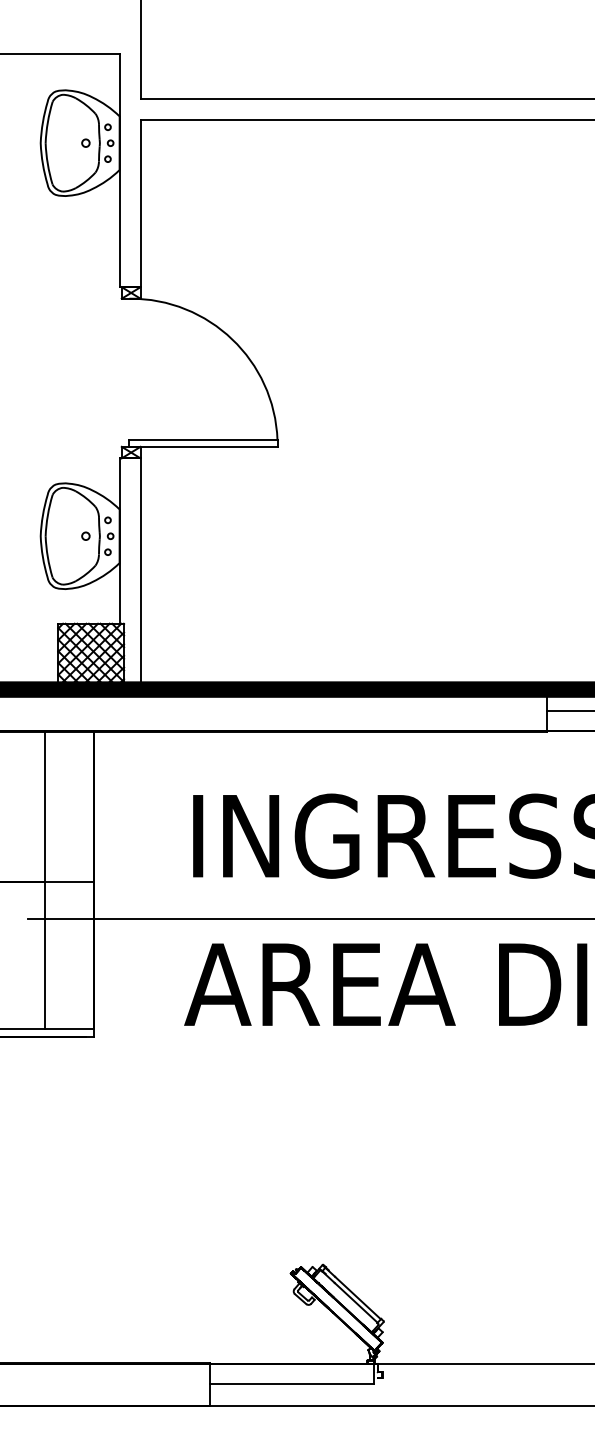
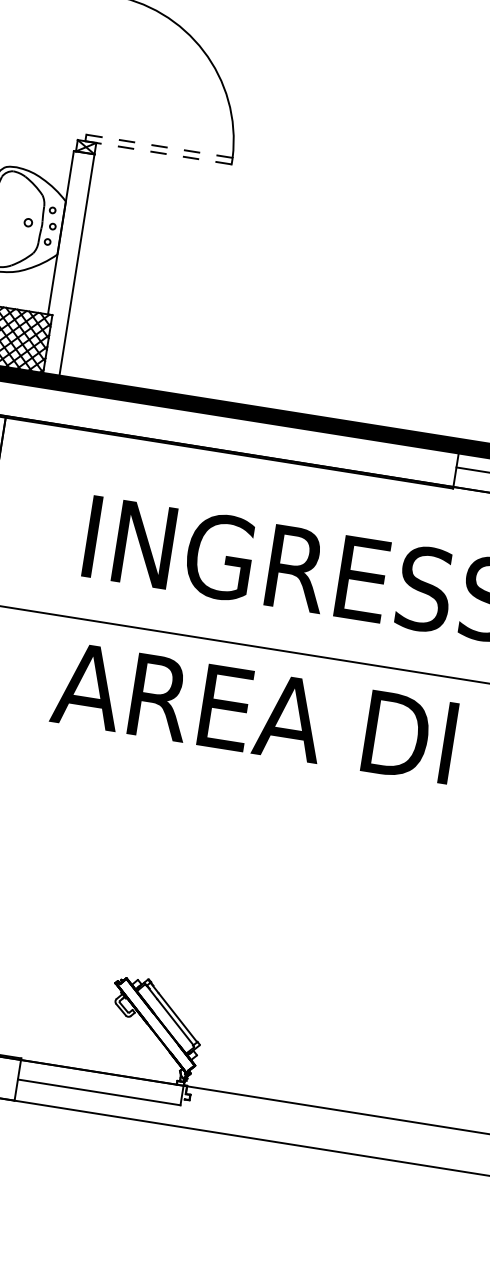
line: (203, 440) -> (159, 146), solid -> dashed
line: (203, 446) -> (158, 152), solid -> dashed

